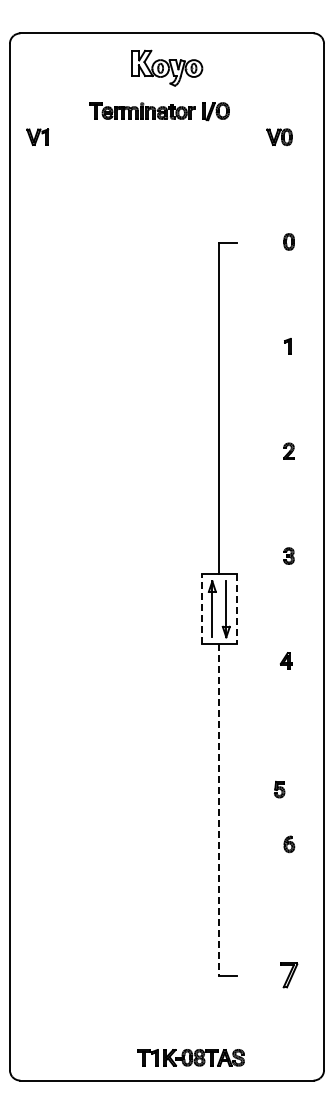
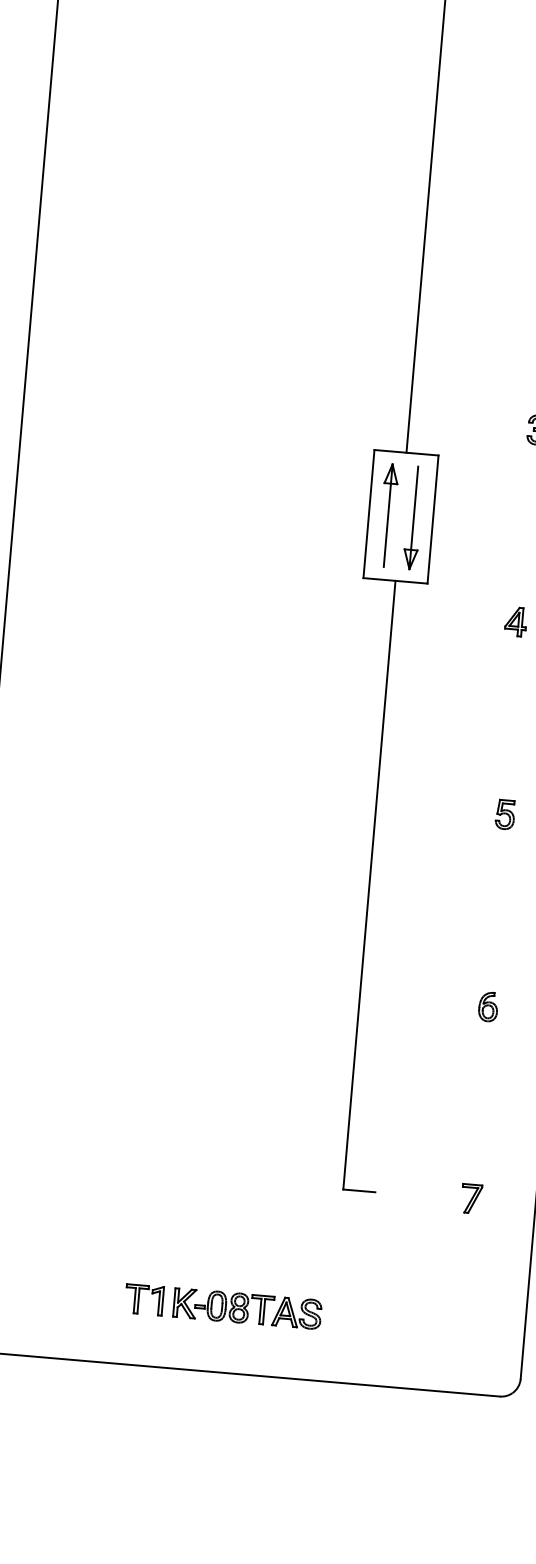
line: (201, 609) -> (368, 514), dashed -> solid
line: (236, 609) -> (432, 519), dashed -> solid
part: (279, 789) -> (505, 814), moved
line: (219, 810) -> (369, 886), dashed -> solid
part: (289, 844) -> (488, 1007), moved
part: (289, 974) -> (472, 1198), size x0.62
part: (190, 1057) -> (222, 1306), moved

